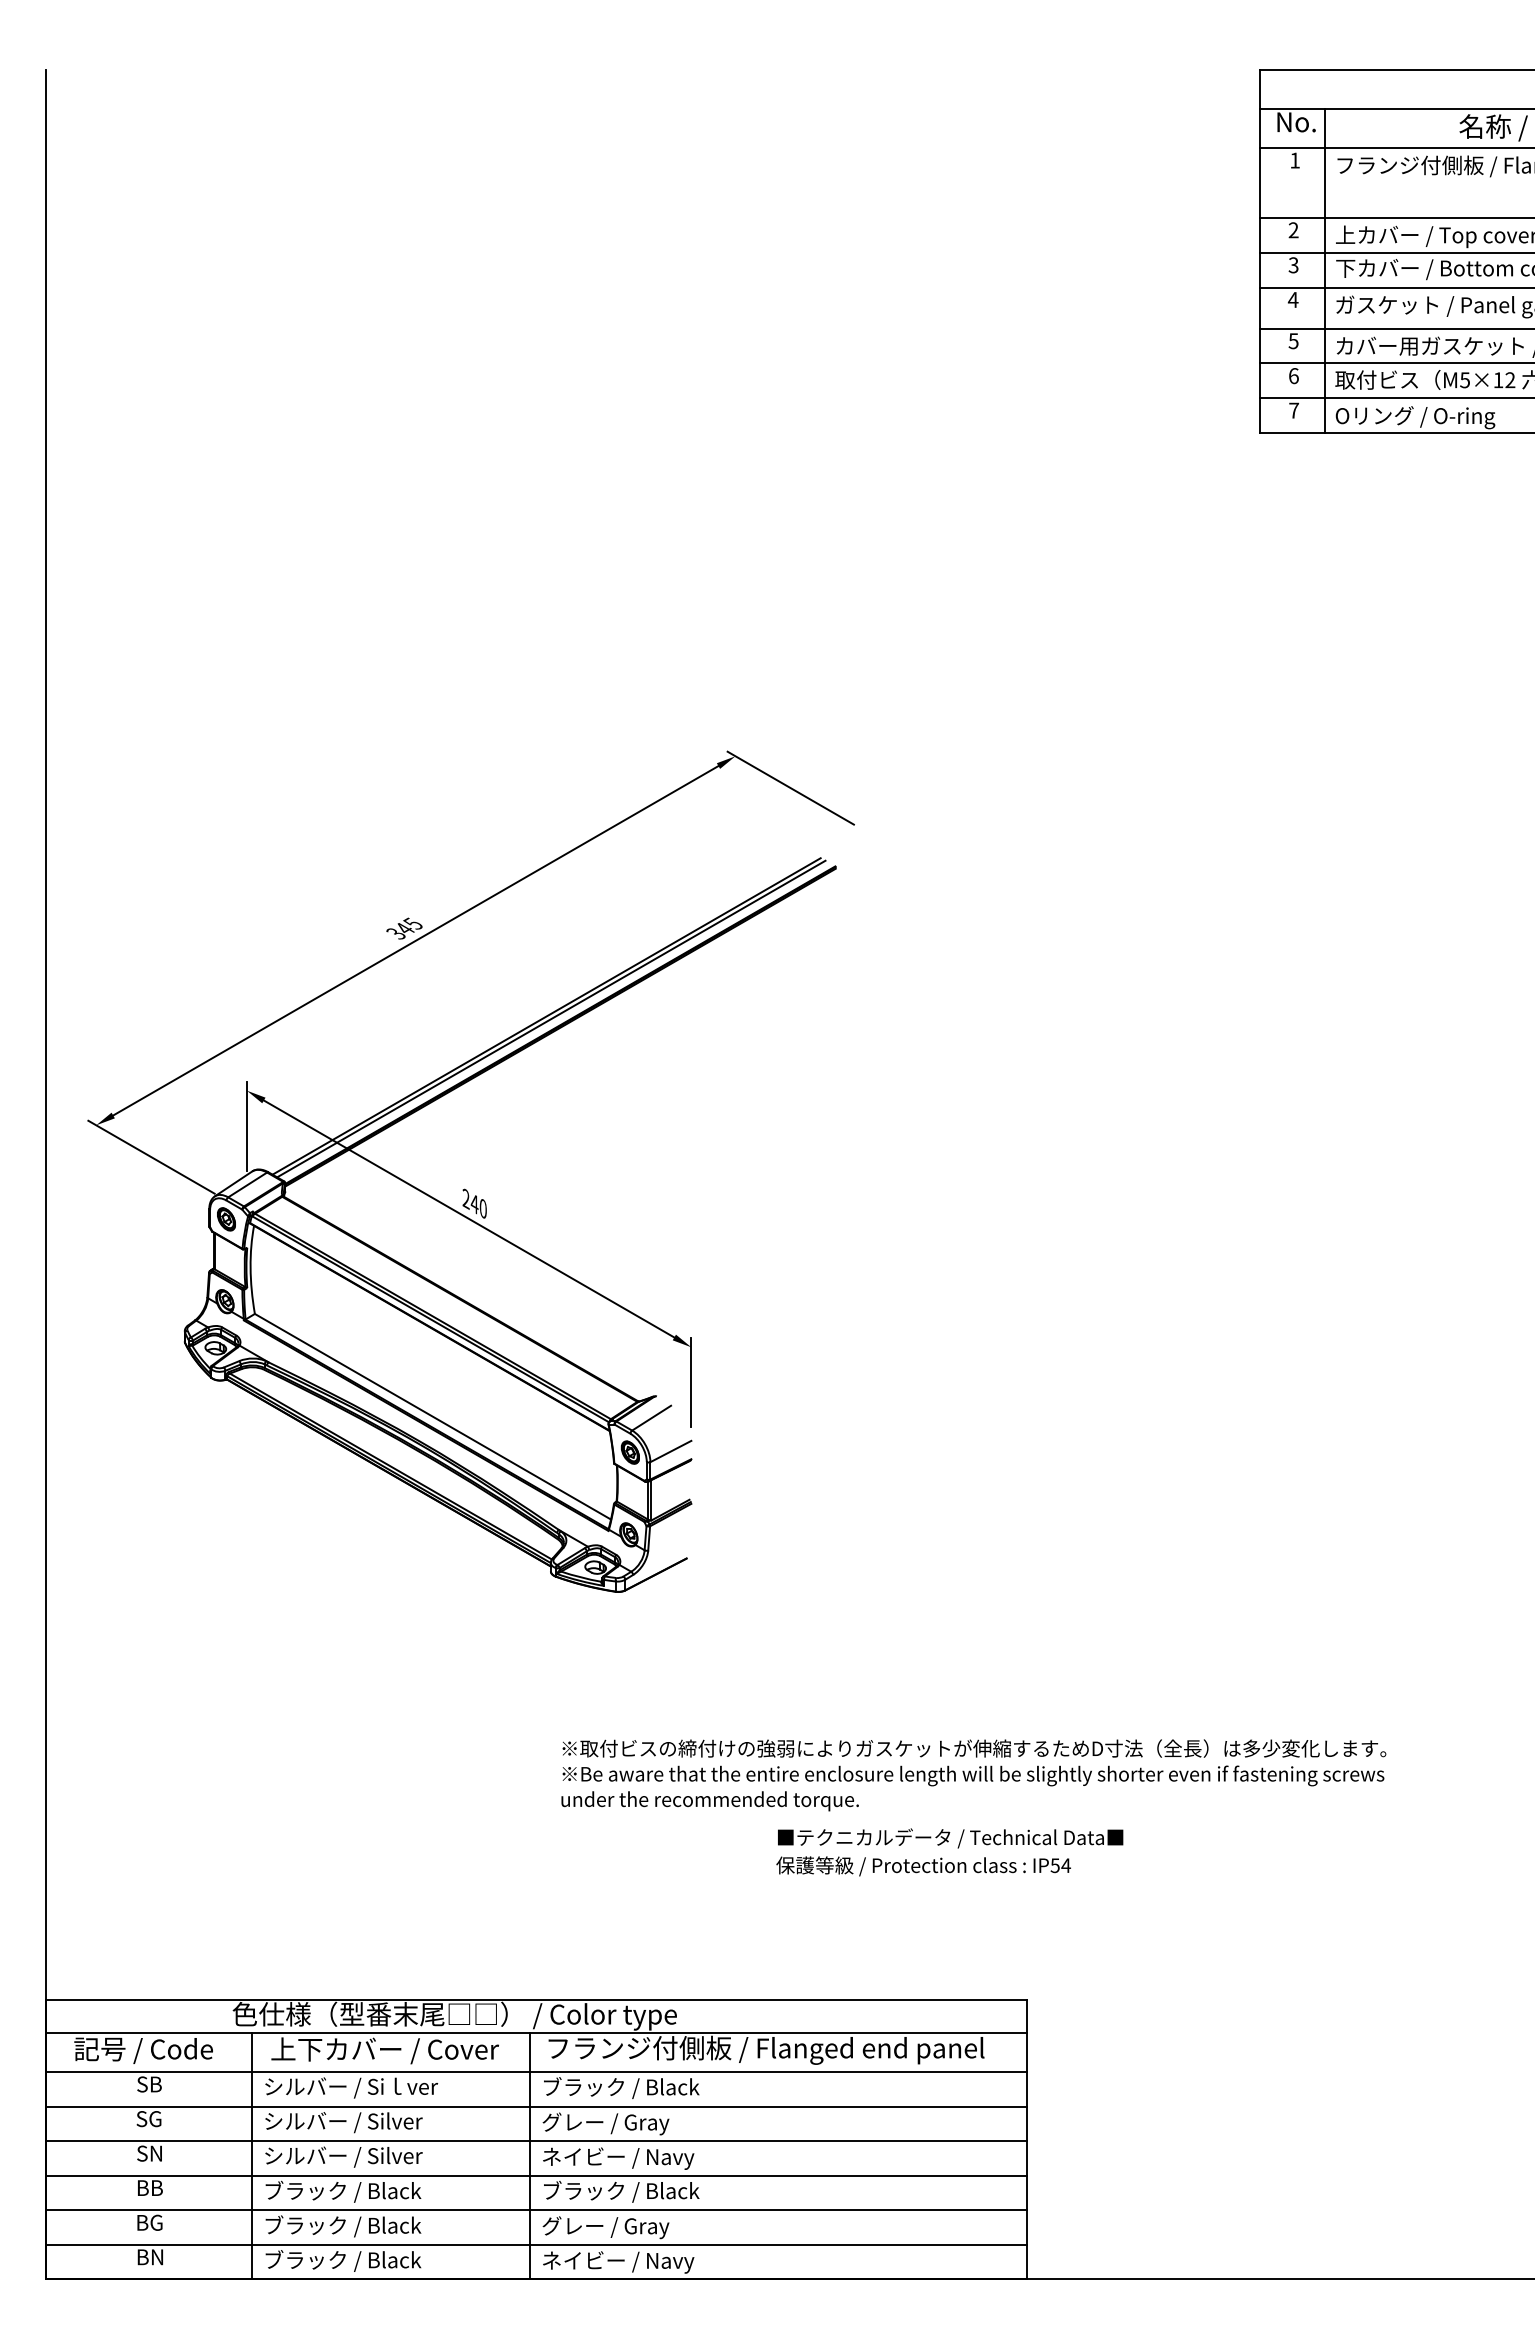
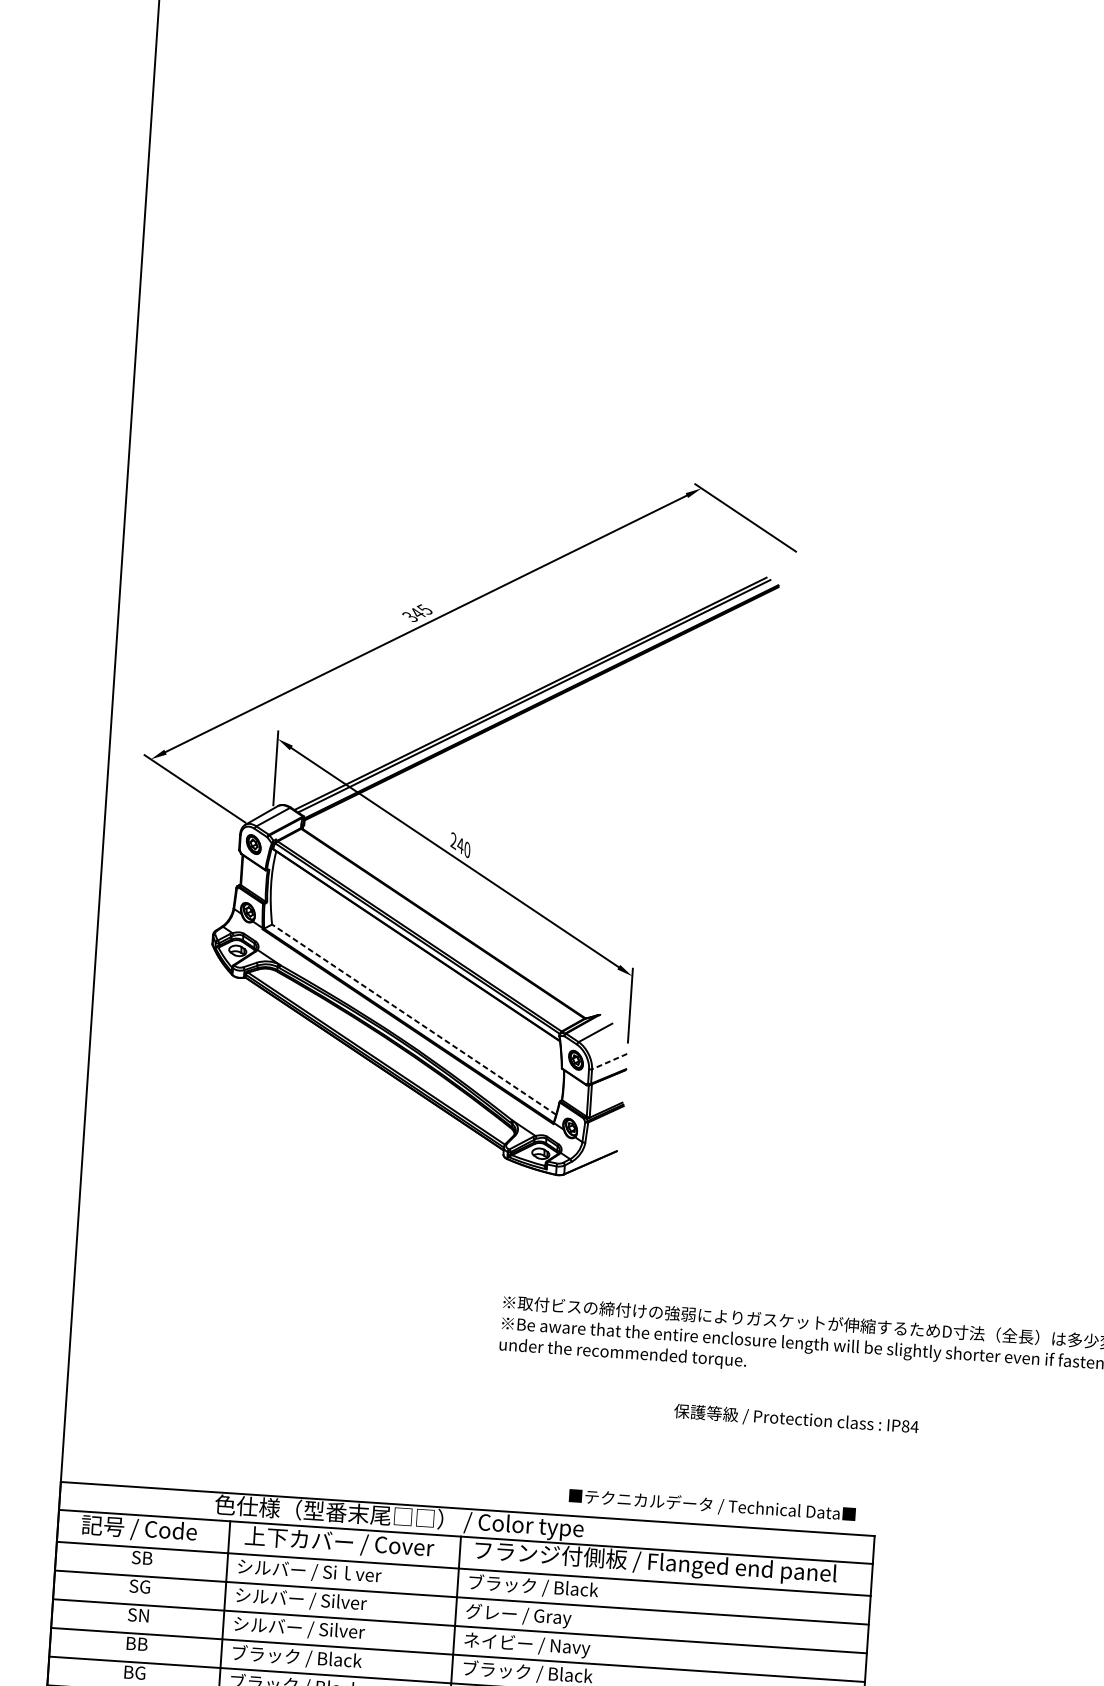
line: (432, 1416) -> (413, 1019), solid -> dashed
line: (670, 1451) -> (609, 1061), solid -> dashed
text: (950, 1838) -> (712, 1505), moved
text: (1054, 1865) -> (905, 1426), IP54 -> IP84

